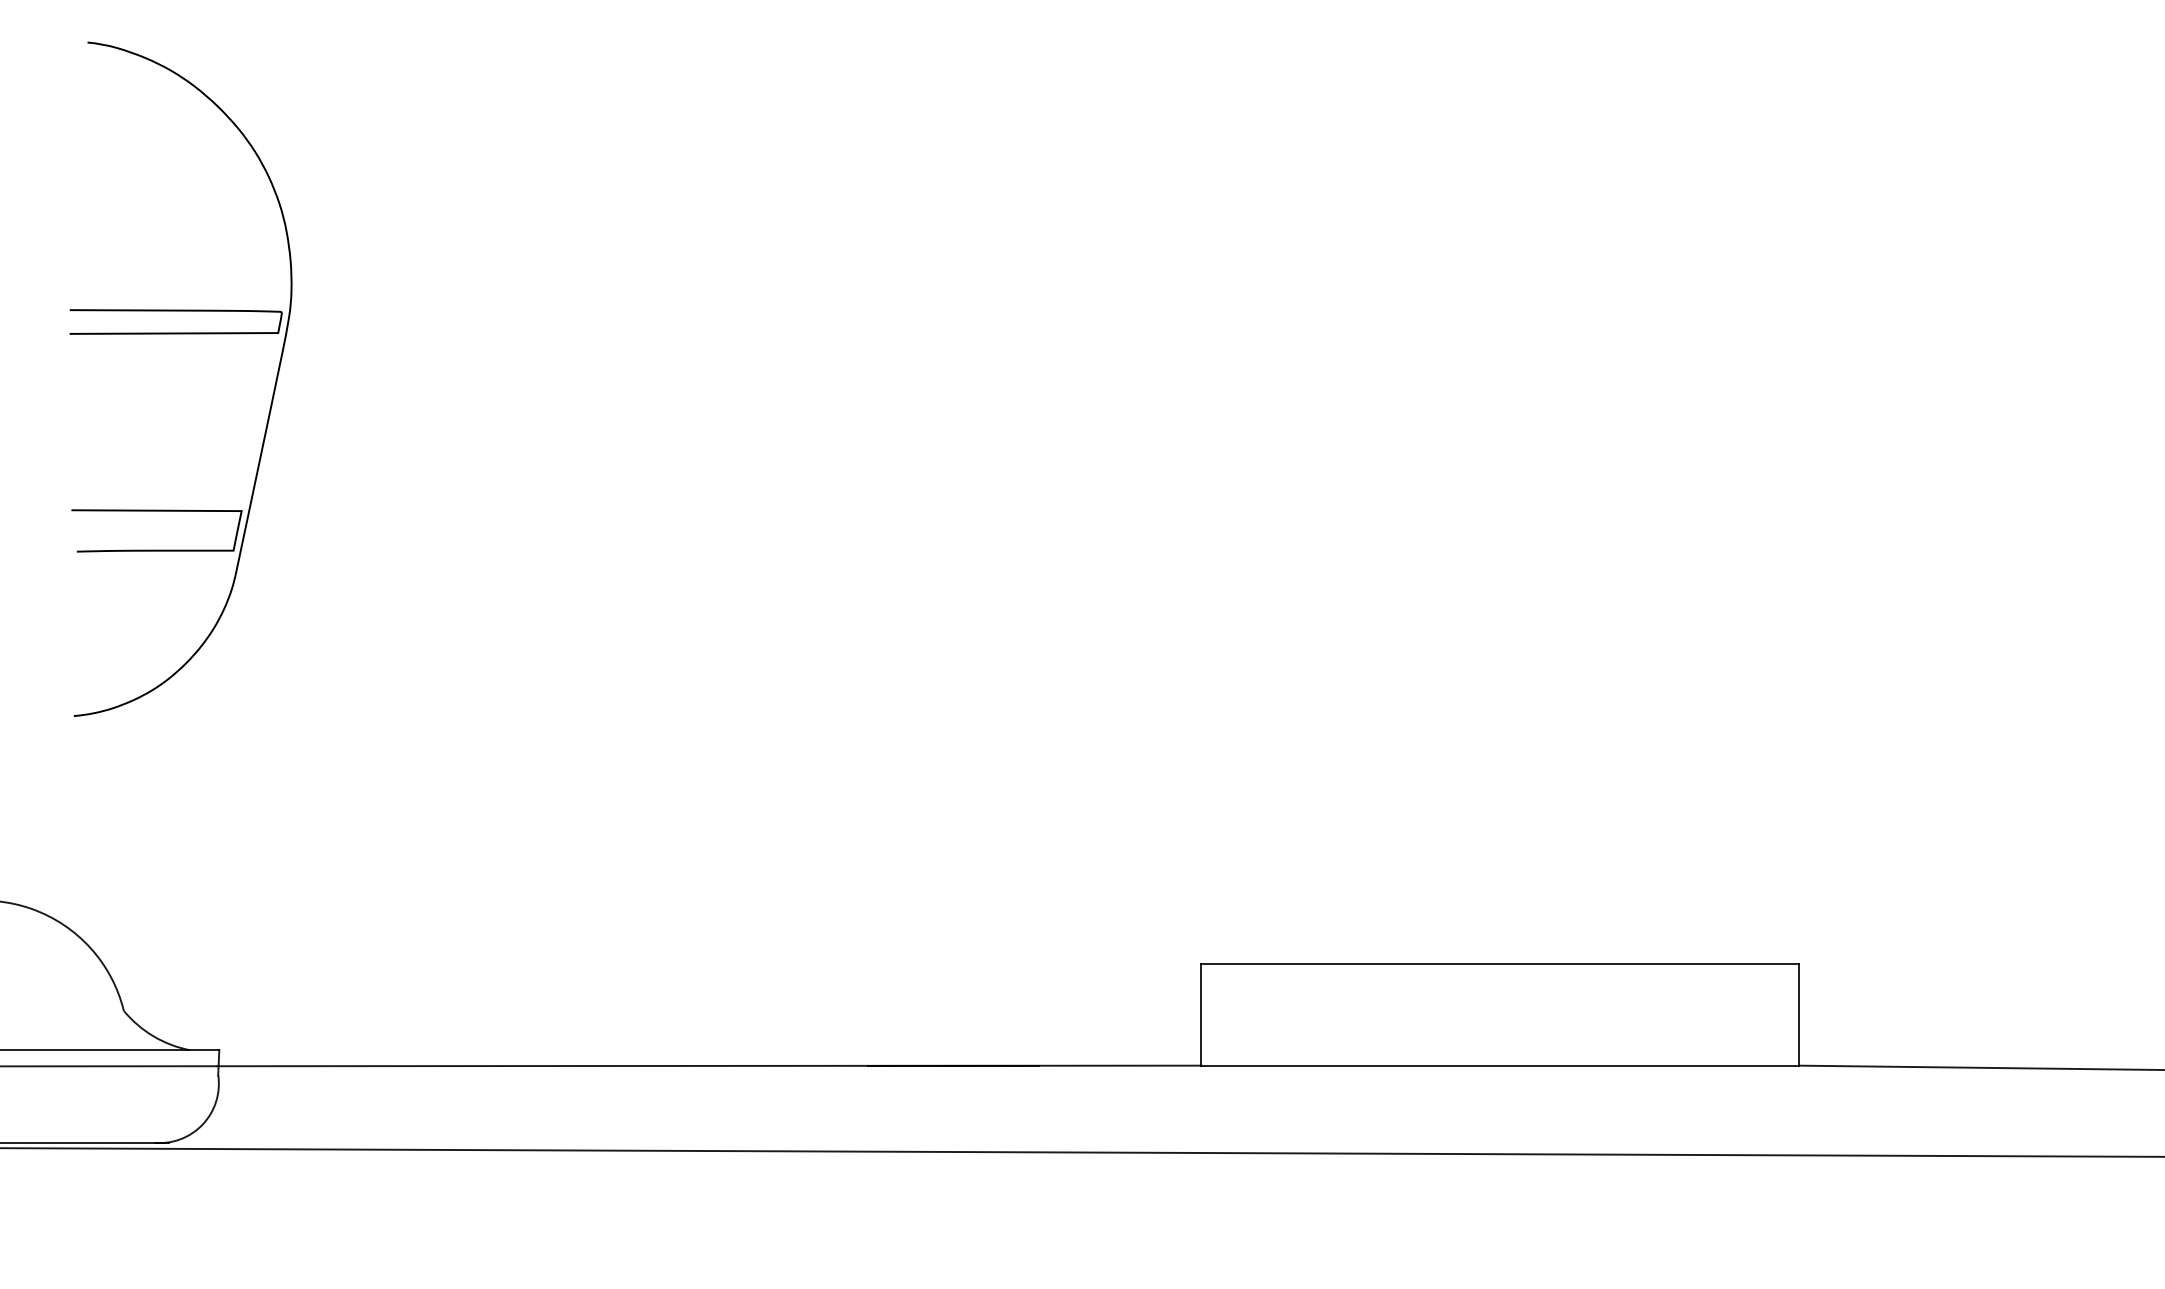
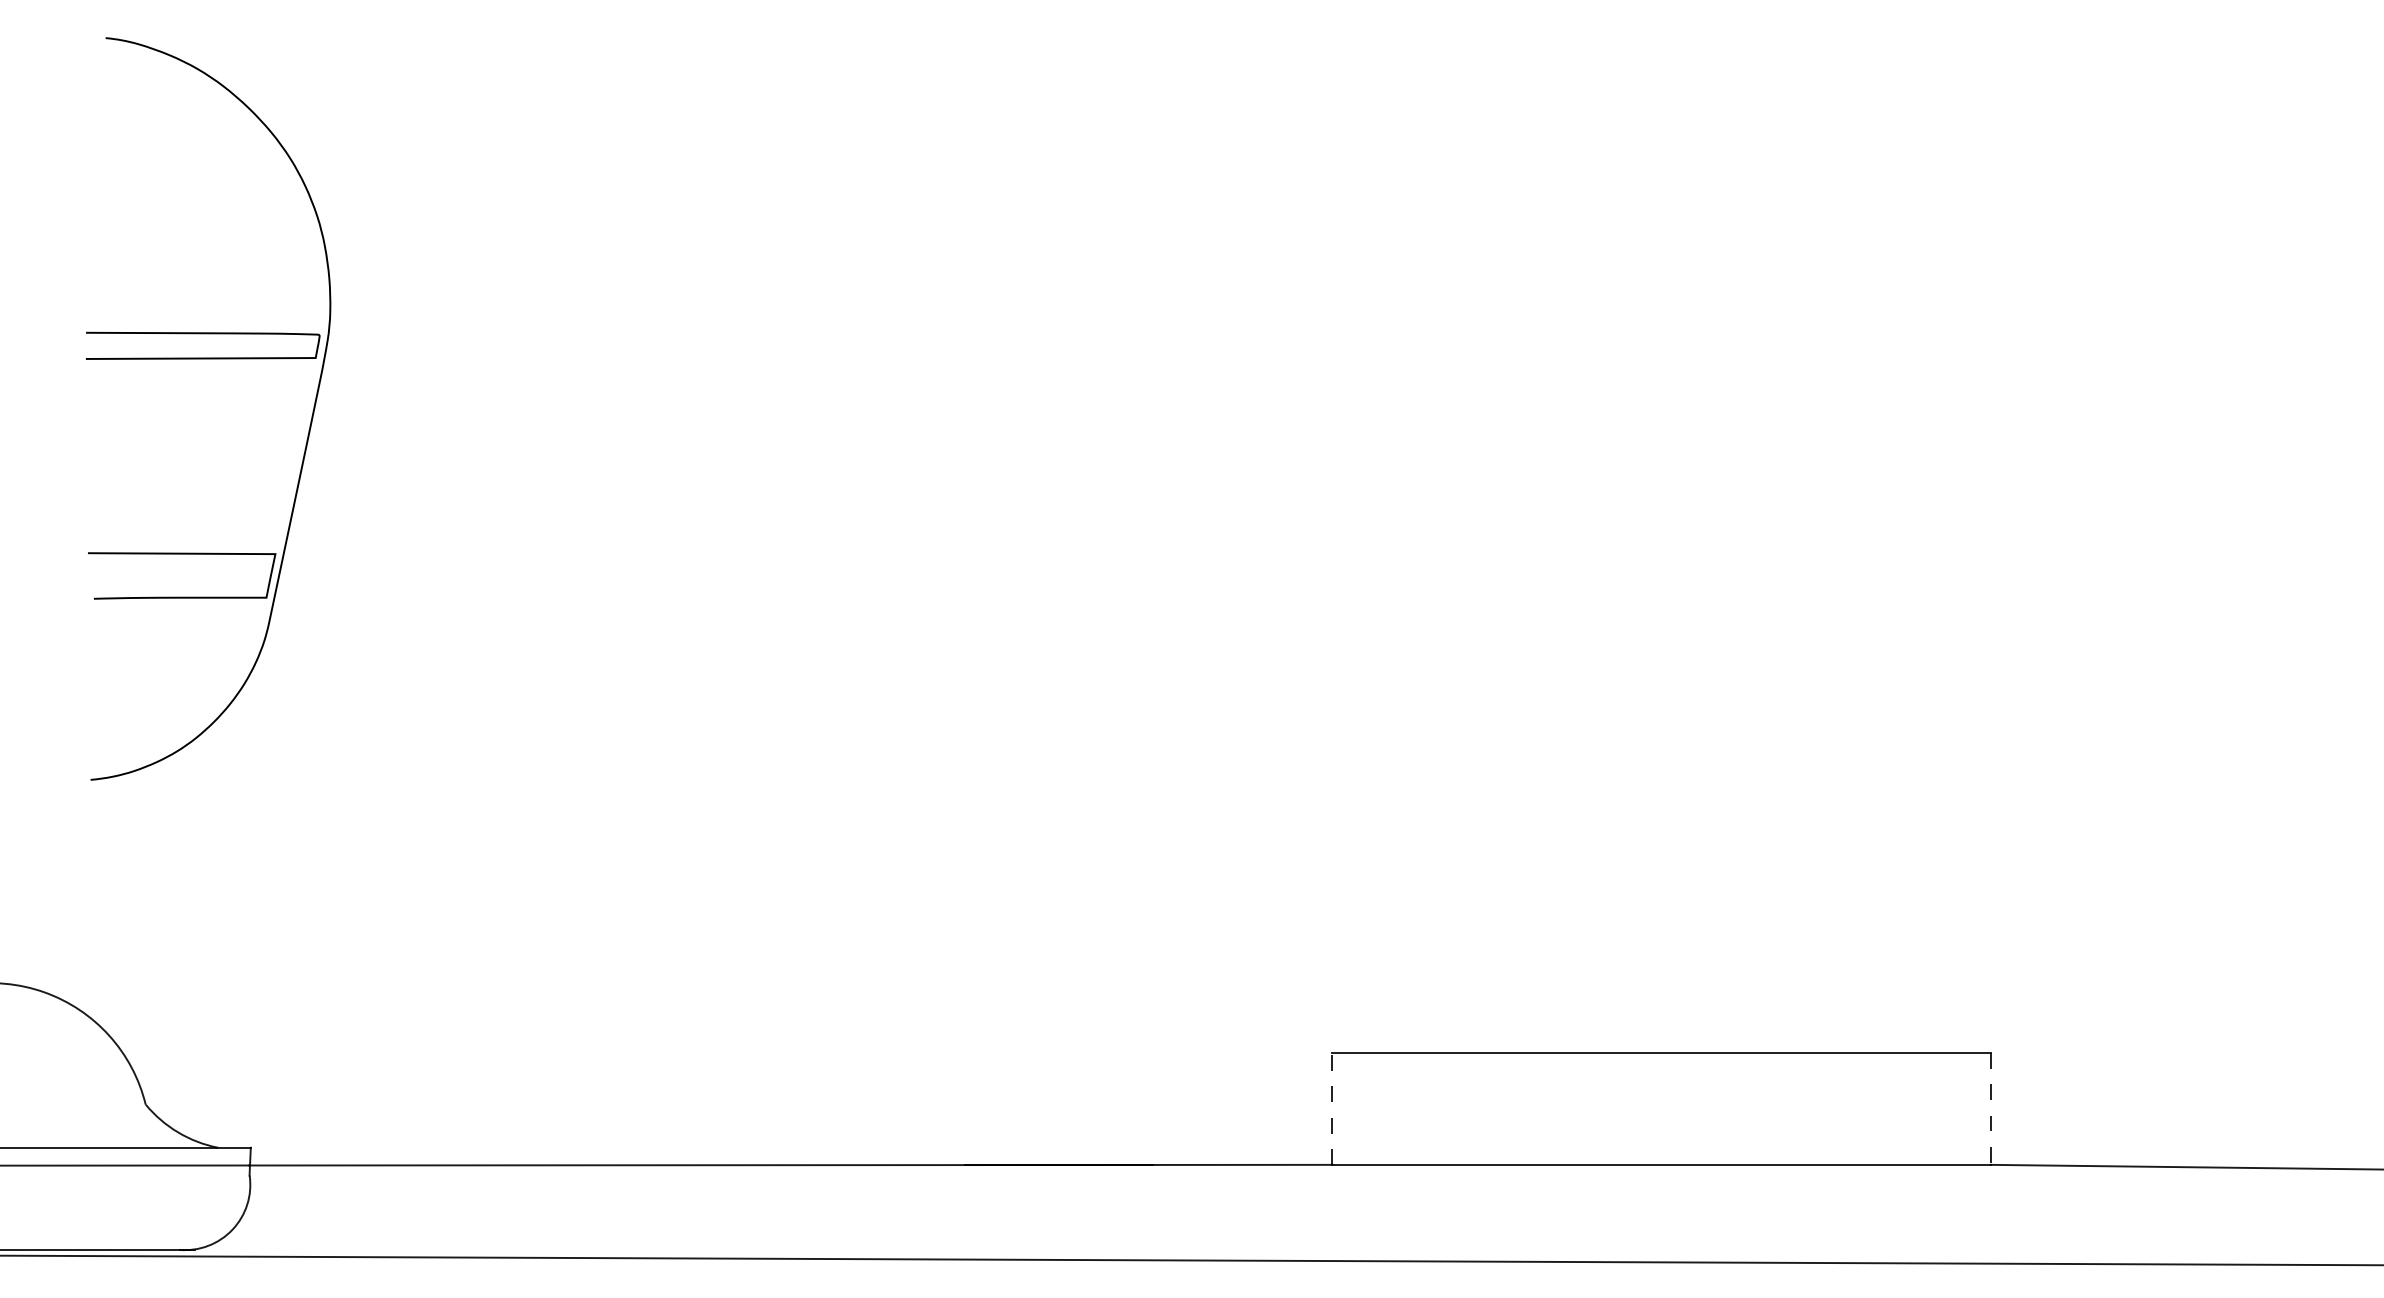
line: (1201, 1014) -> (1332, 1108), solid -> dashed
line: (1799, 1014) -> (1991, 1108), solid -> dashed

